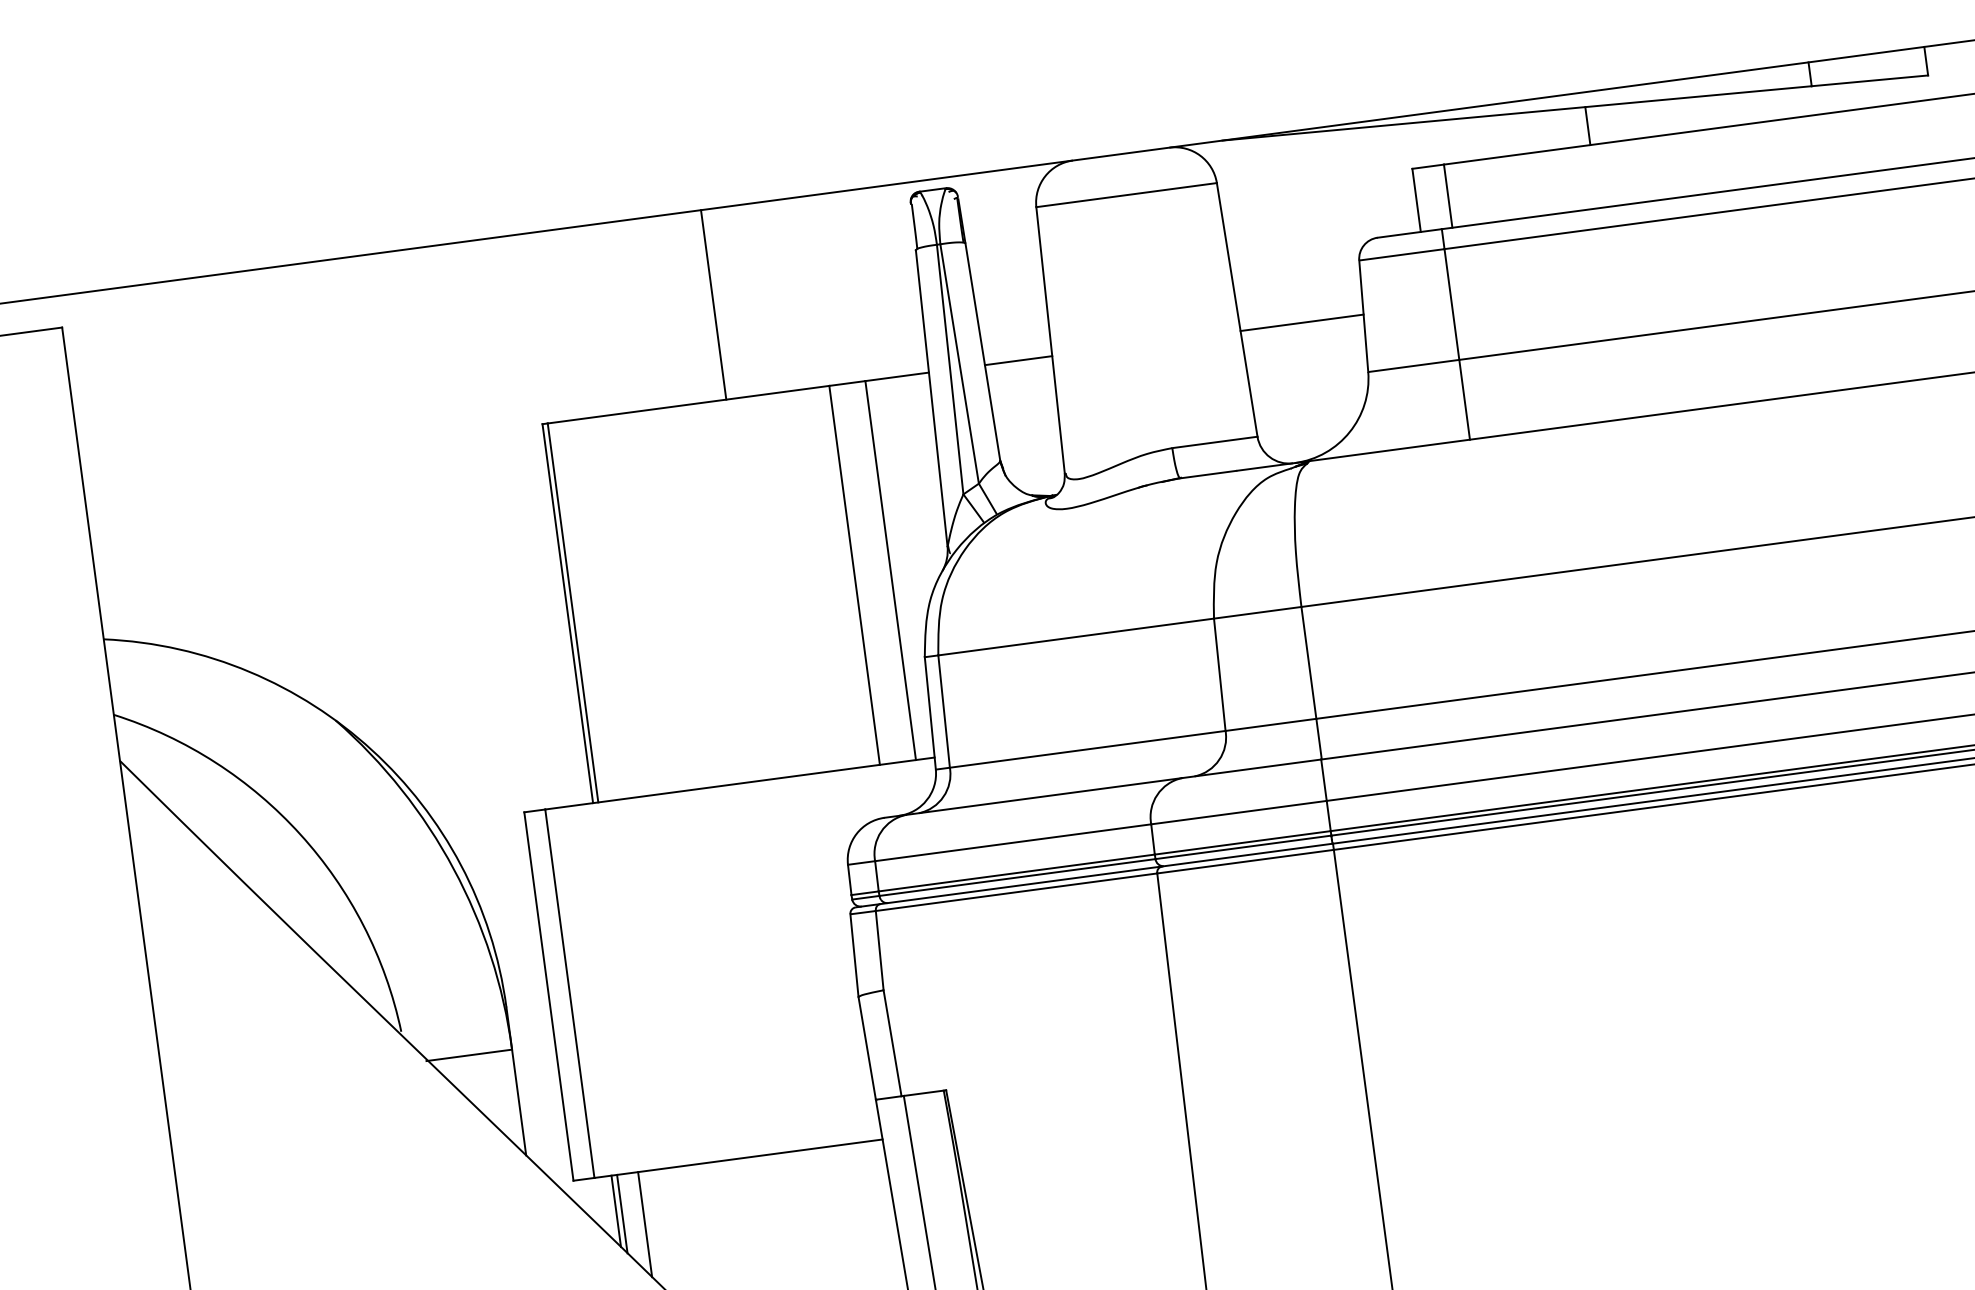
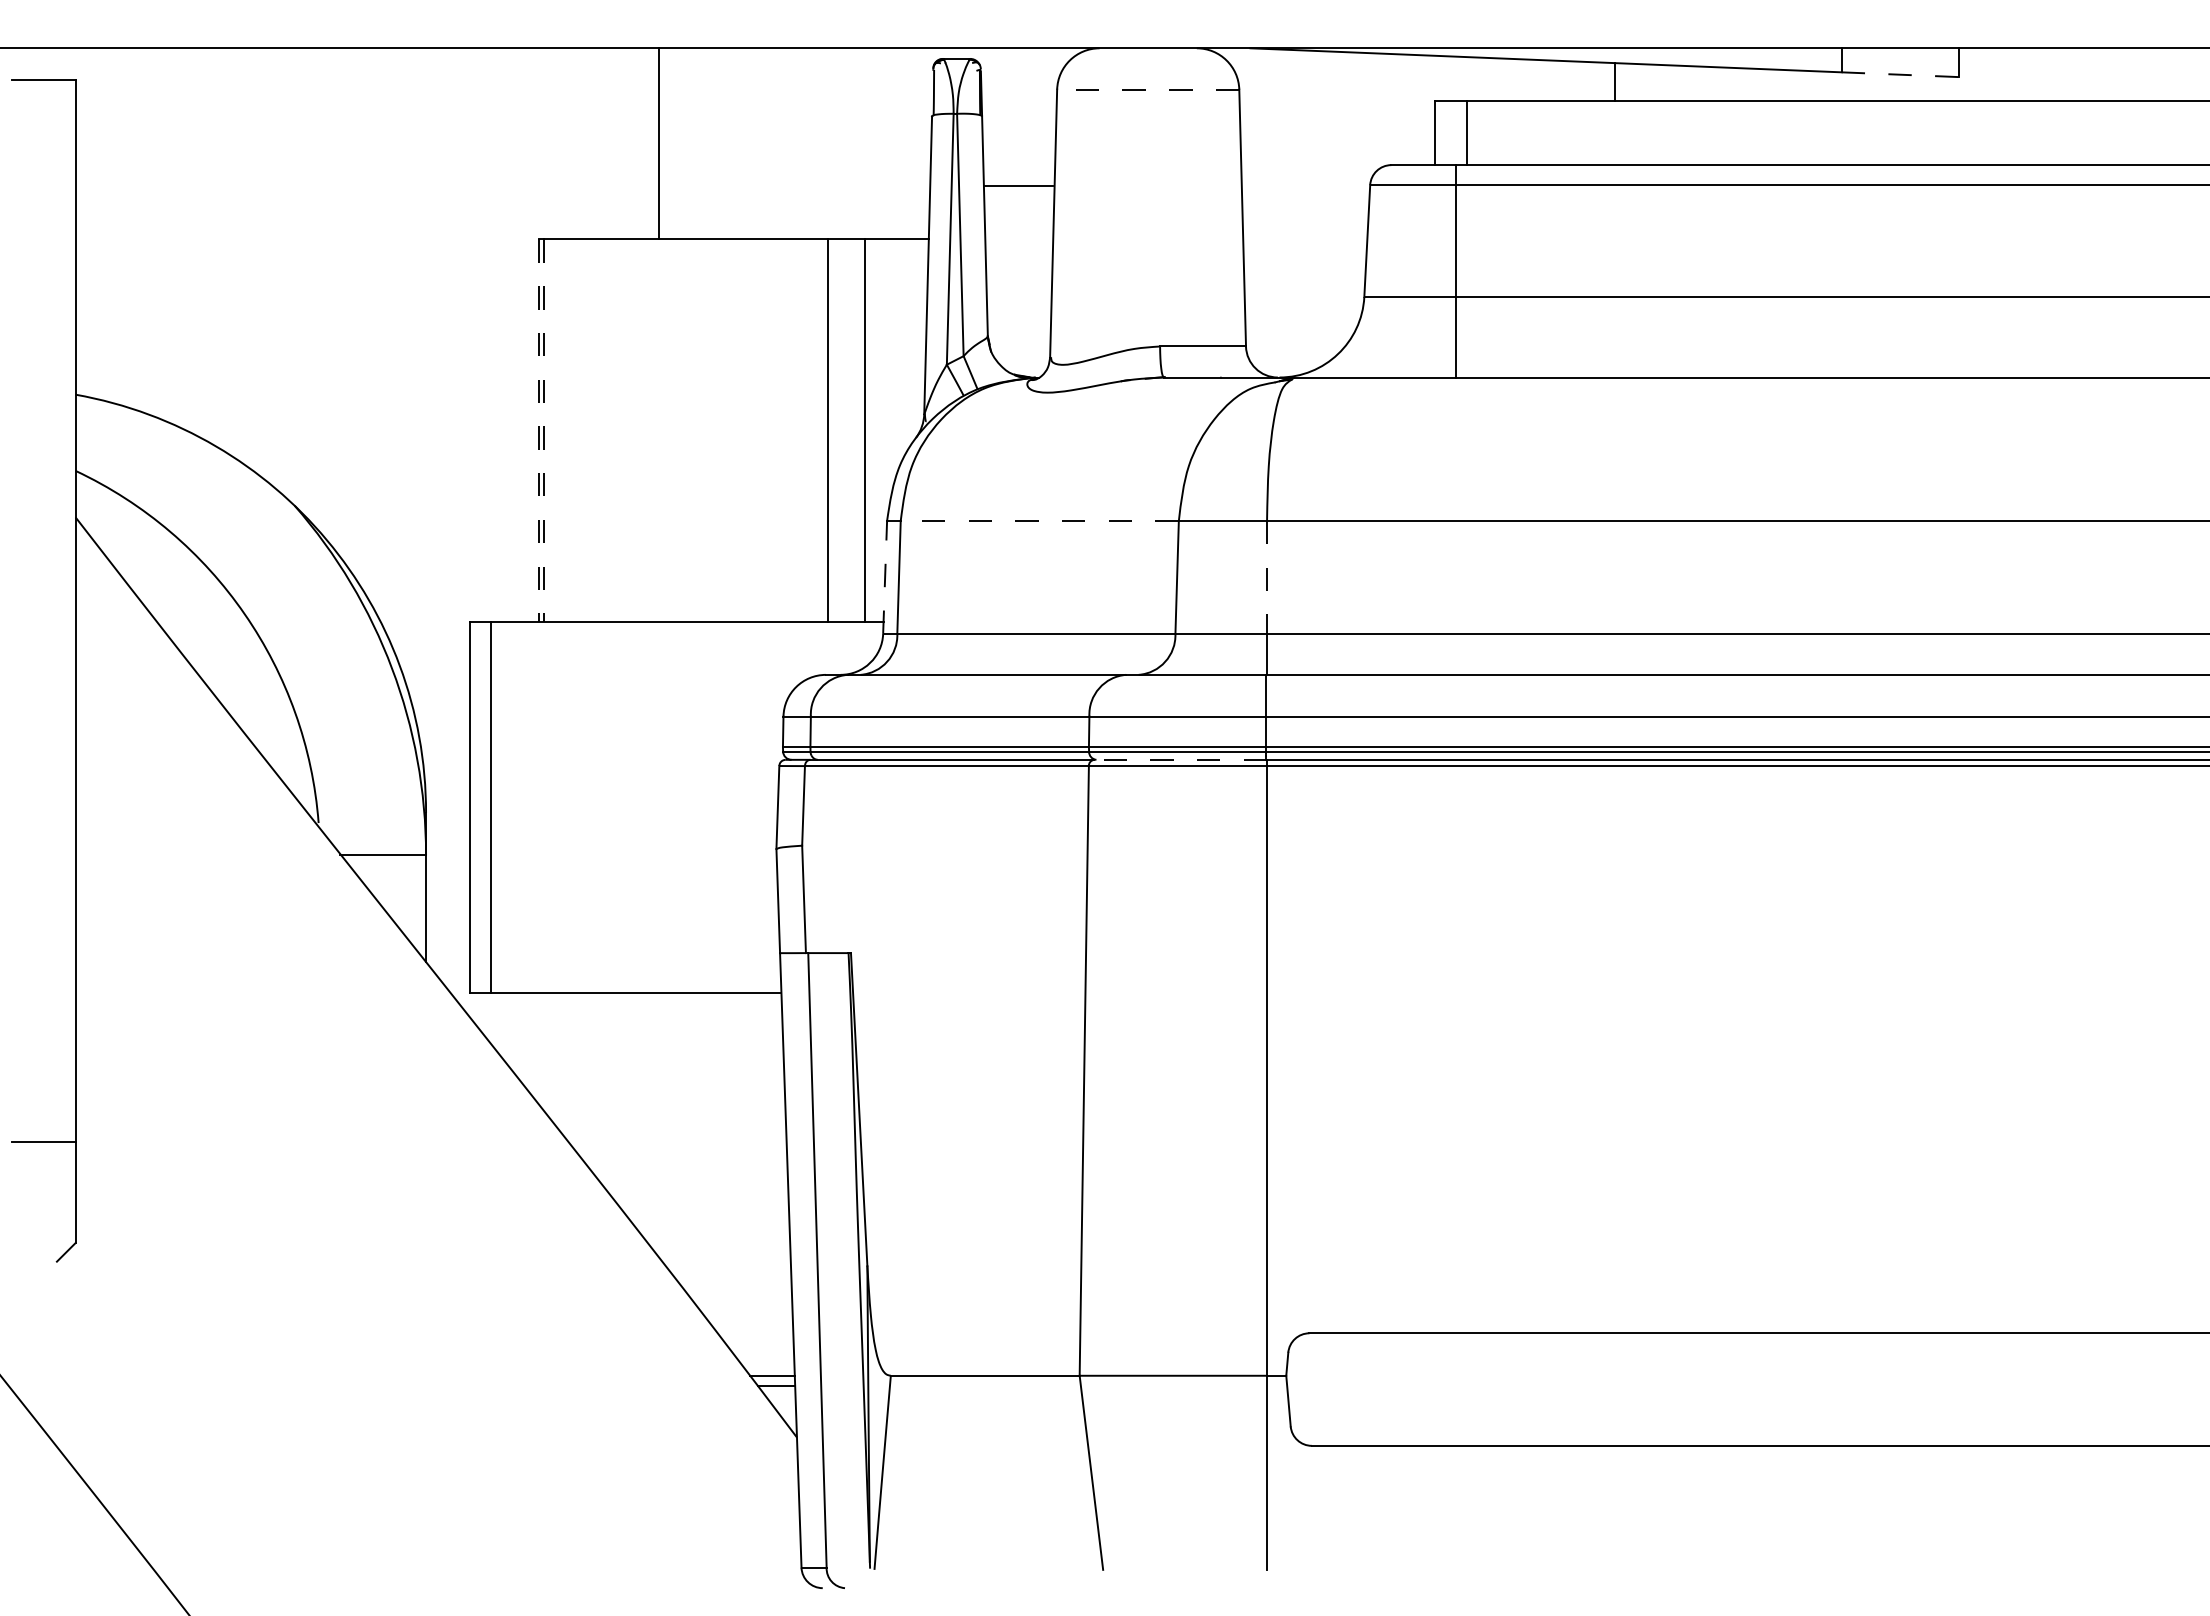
line: (1870, 80) -> (1900, 74), solid -> dashed
line: (1125, 195) -> (1147, 89), solid -> dashed
line: (713, 304) -> (659, 143), moved
line: (1302, 322) -> (1305, 239), removed
line: (1018, 360) -> (1019, 186), moved
line: (573, 613) -> (544, 431), solid -> dashed
line: (567, 614) -> (538, 431), solid -> dashed
line: (1075, 637) -> (1039, 521), solid -> dashed
line: (1309, 662) -> (1267, 577), solid -> dashed
line: (930, 712) -> (885, 576), solid -> dashed
line: (1247, 854) -> (1180, 759), solid -> dashed
line: (615, 1211) -> (507, 1029), removed
line: (622, 1213) -> (513, 1032), removed
line: (644, 1224) -> (534, 1046), removed

